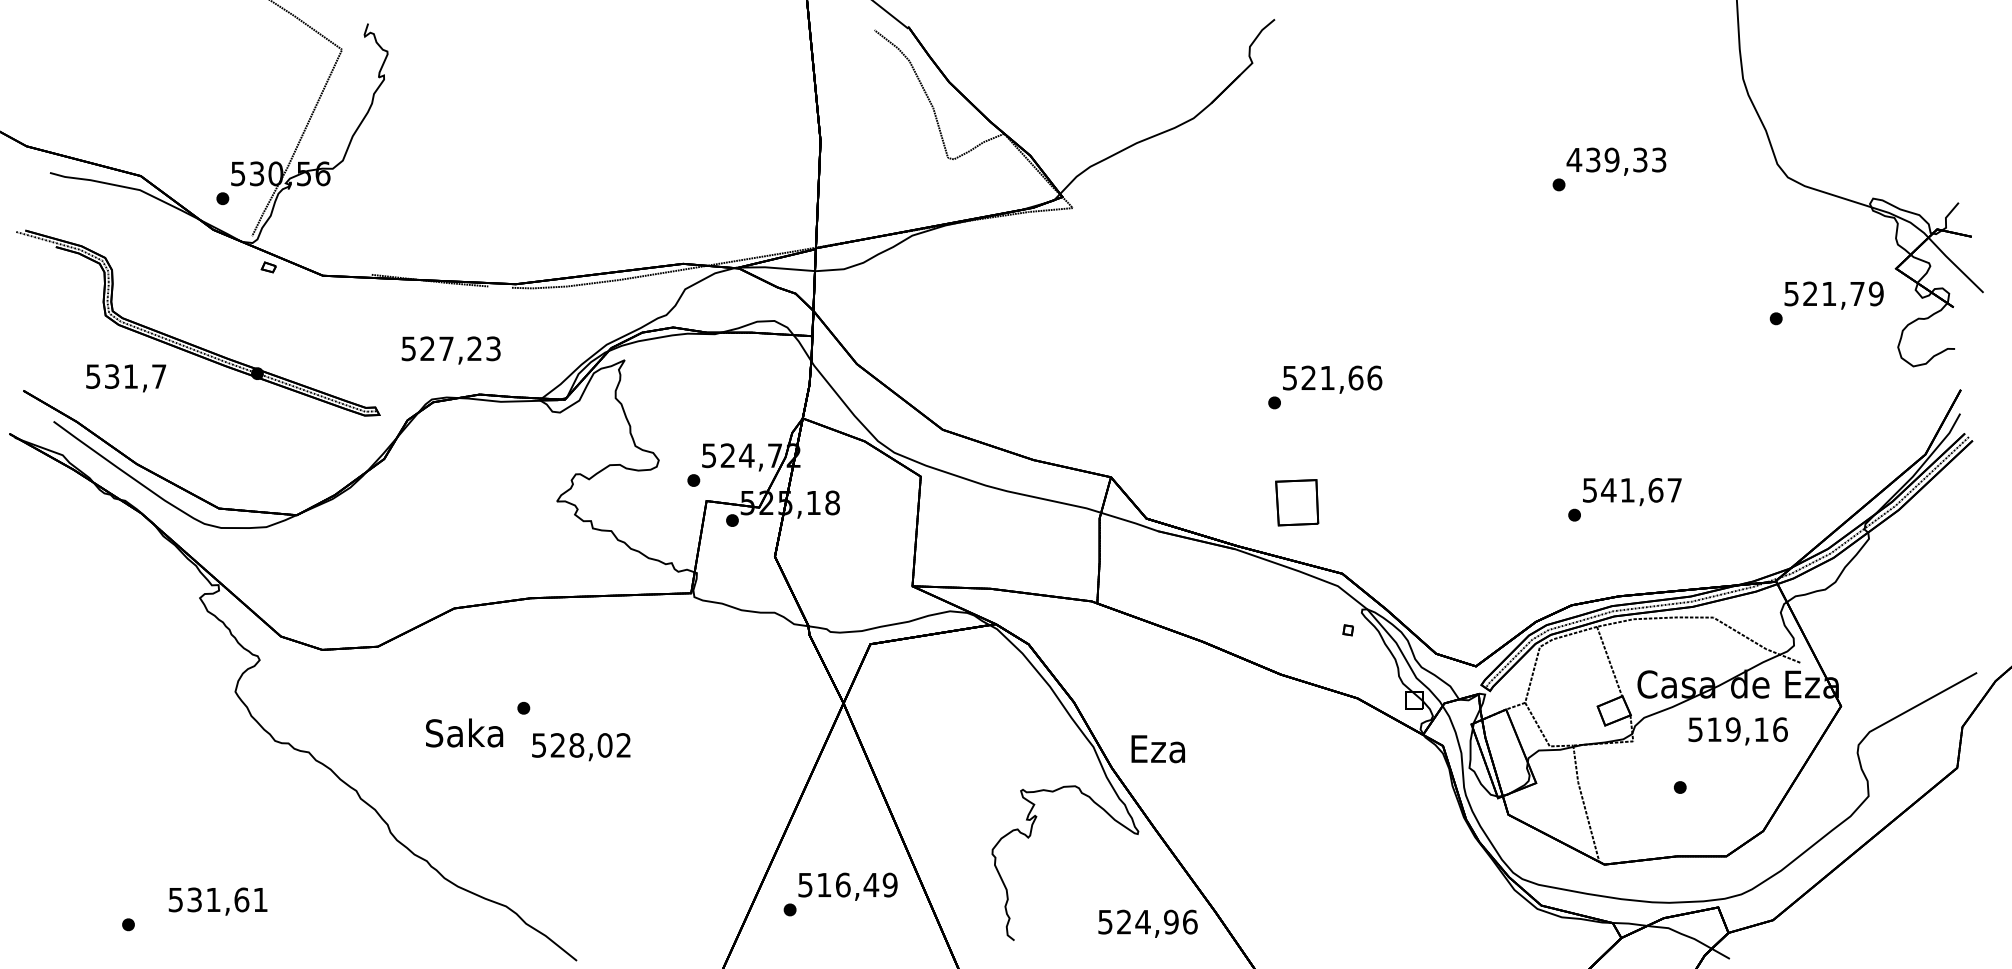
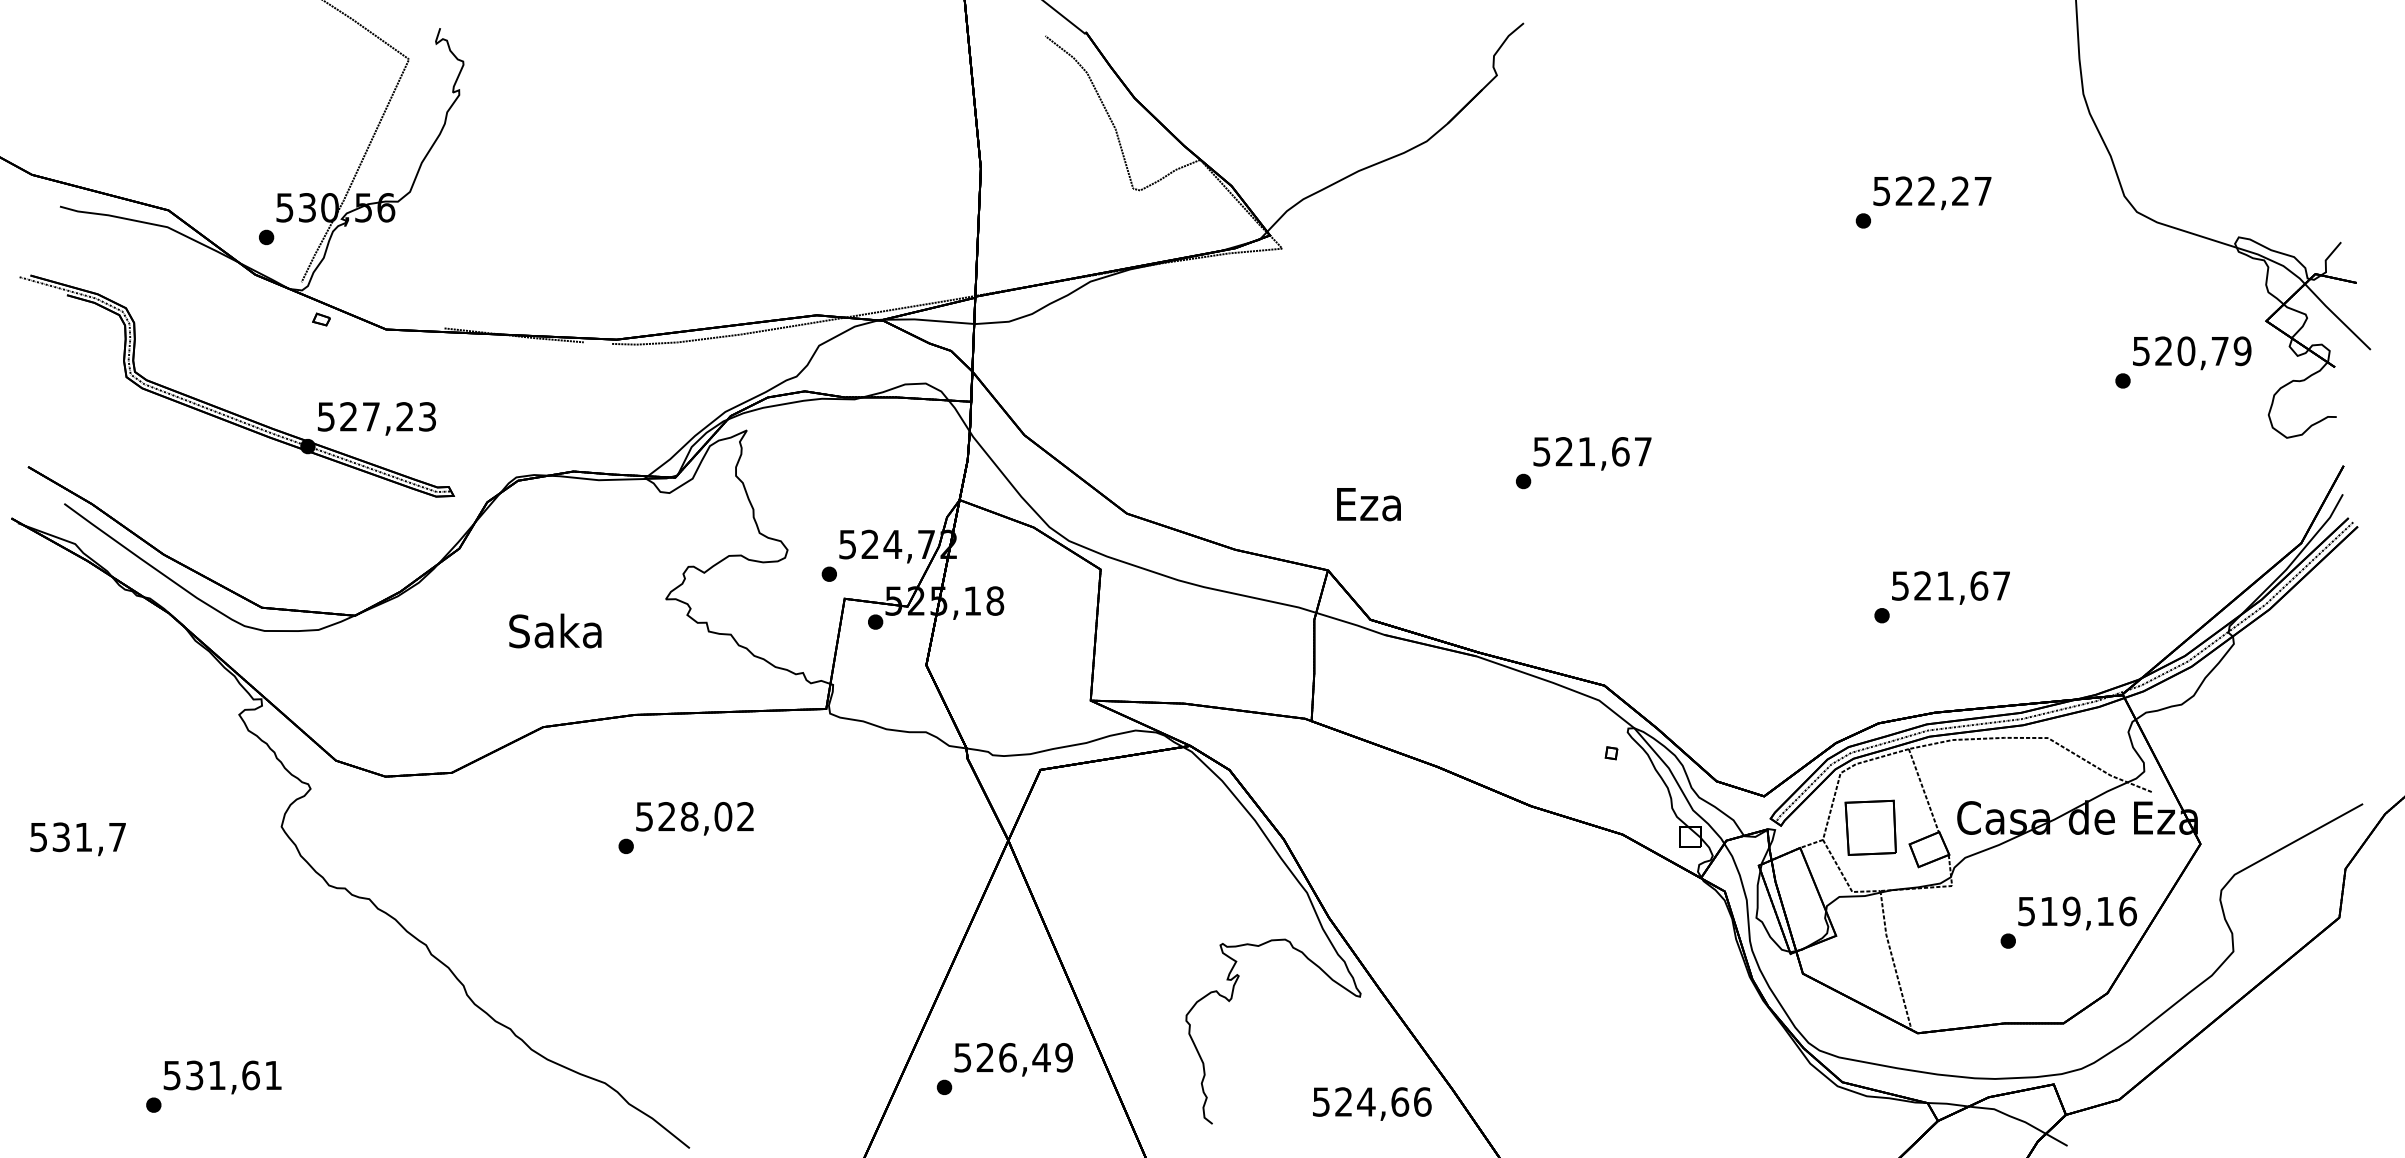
text: (1616, 159) -> (1932, 190), 439,33 -> 522,27
text: (1829, 293) -> (2186, 350), 521,79 -> 520,79
text: (450, 350) -> (376, 418), moved
text: (1374, 377) -> (1642, 451), 521,66 -> 521,67
text: (126, 378) -> (78, 839), moved
text: (1608, 490) -> (1922, 586), 541,67 -> 521,67
part: (1297, 502) -> (1871, 827), moved
text: (1737, 731) -> (2076, 913), moved
text: (464, 732) -> (555, 630), moved
text: (581, 747) -> (695, 819), moved
text: (1157, 749) -> (1368, 504), moved
text: (824, 884) -> (985, 1057), 516,49 -> 526,49
text: (217, 901) -> (221, 1077), moved
text: (1171, 921) -> (1400, 1101), 524,96 -> 524,66

